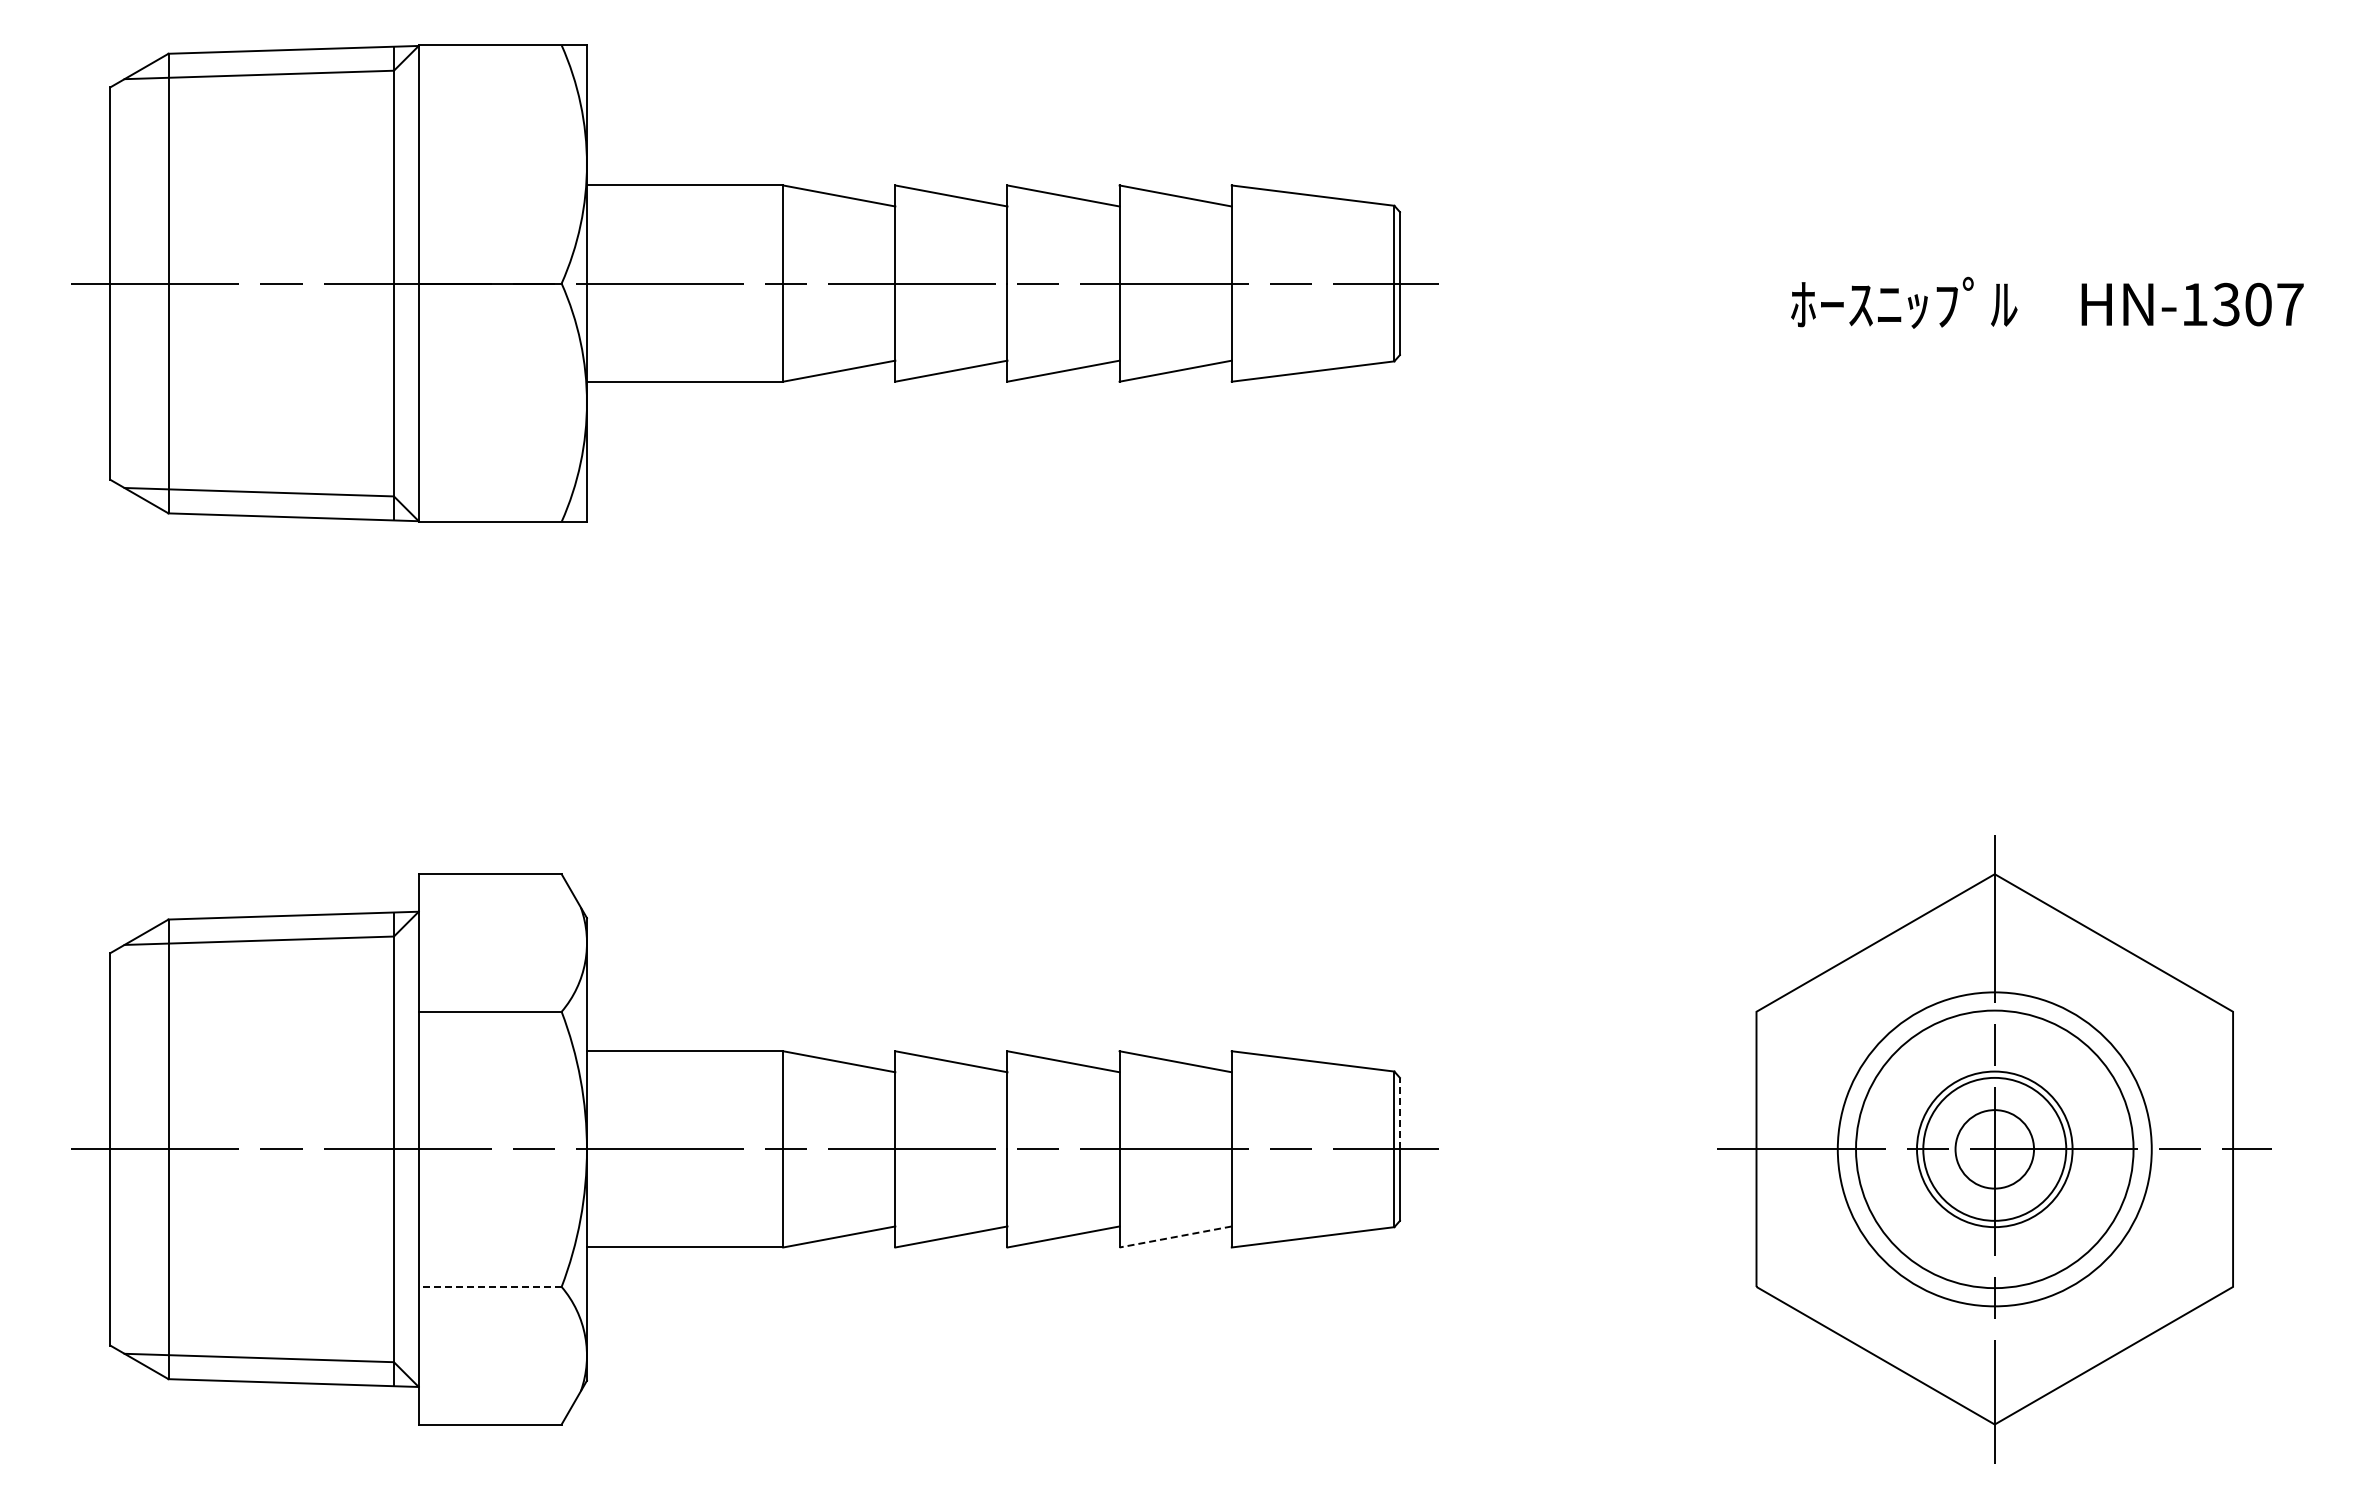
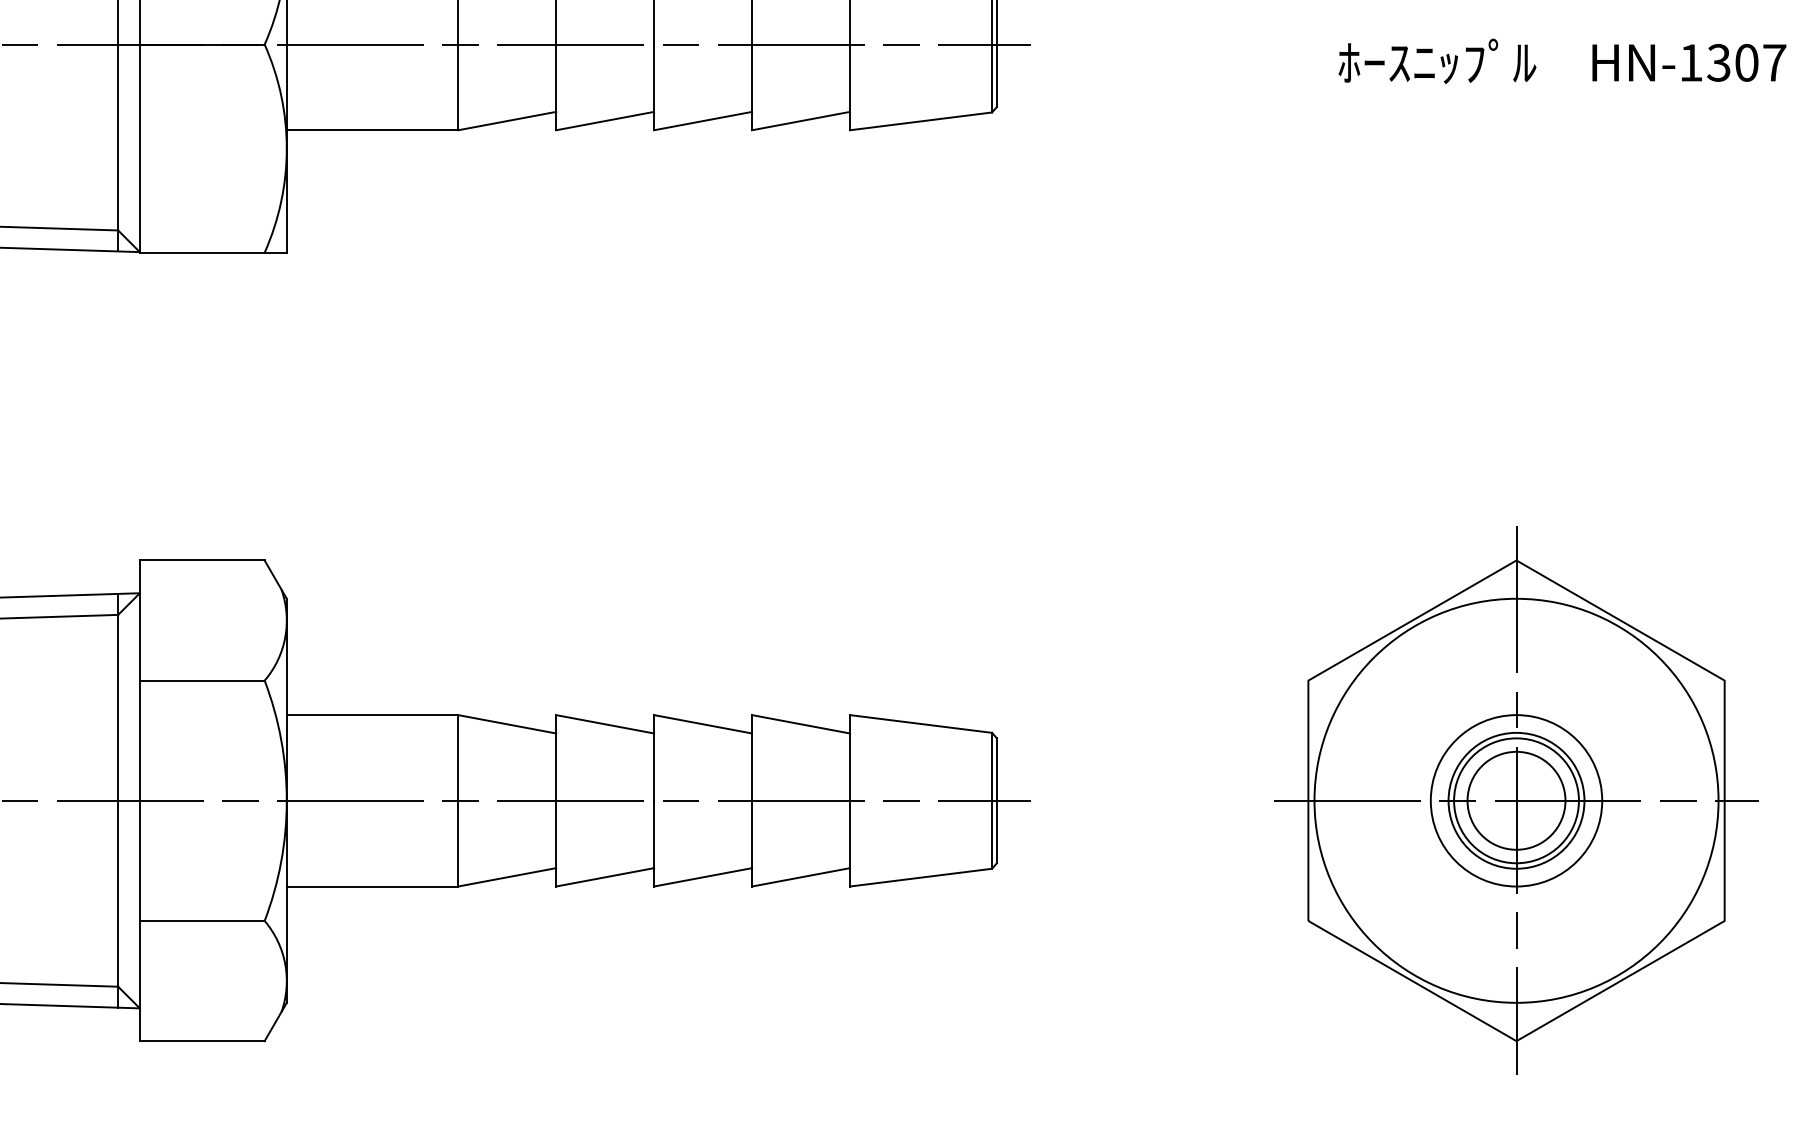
line: (1399, 1113) -> (996, 769), dashed -> solid
circle: (1994, 1149) -> (1516, 800), size x0.62
circle: (1994, 1149) -> (1516, 800), size x1.43
circle: (1994, 1149) -> (1516, 800), size x1.67
line: (1175, 1237) -> (800, 877), dashed -> solid
line: (489, 1286) -> (201, 920), dashed -> solid

